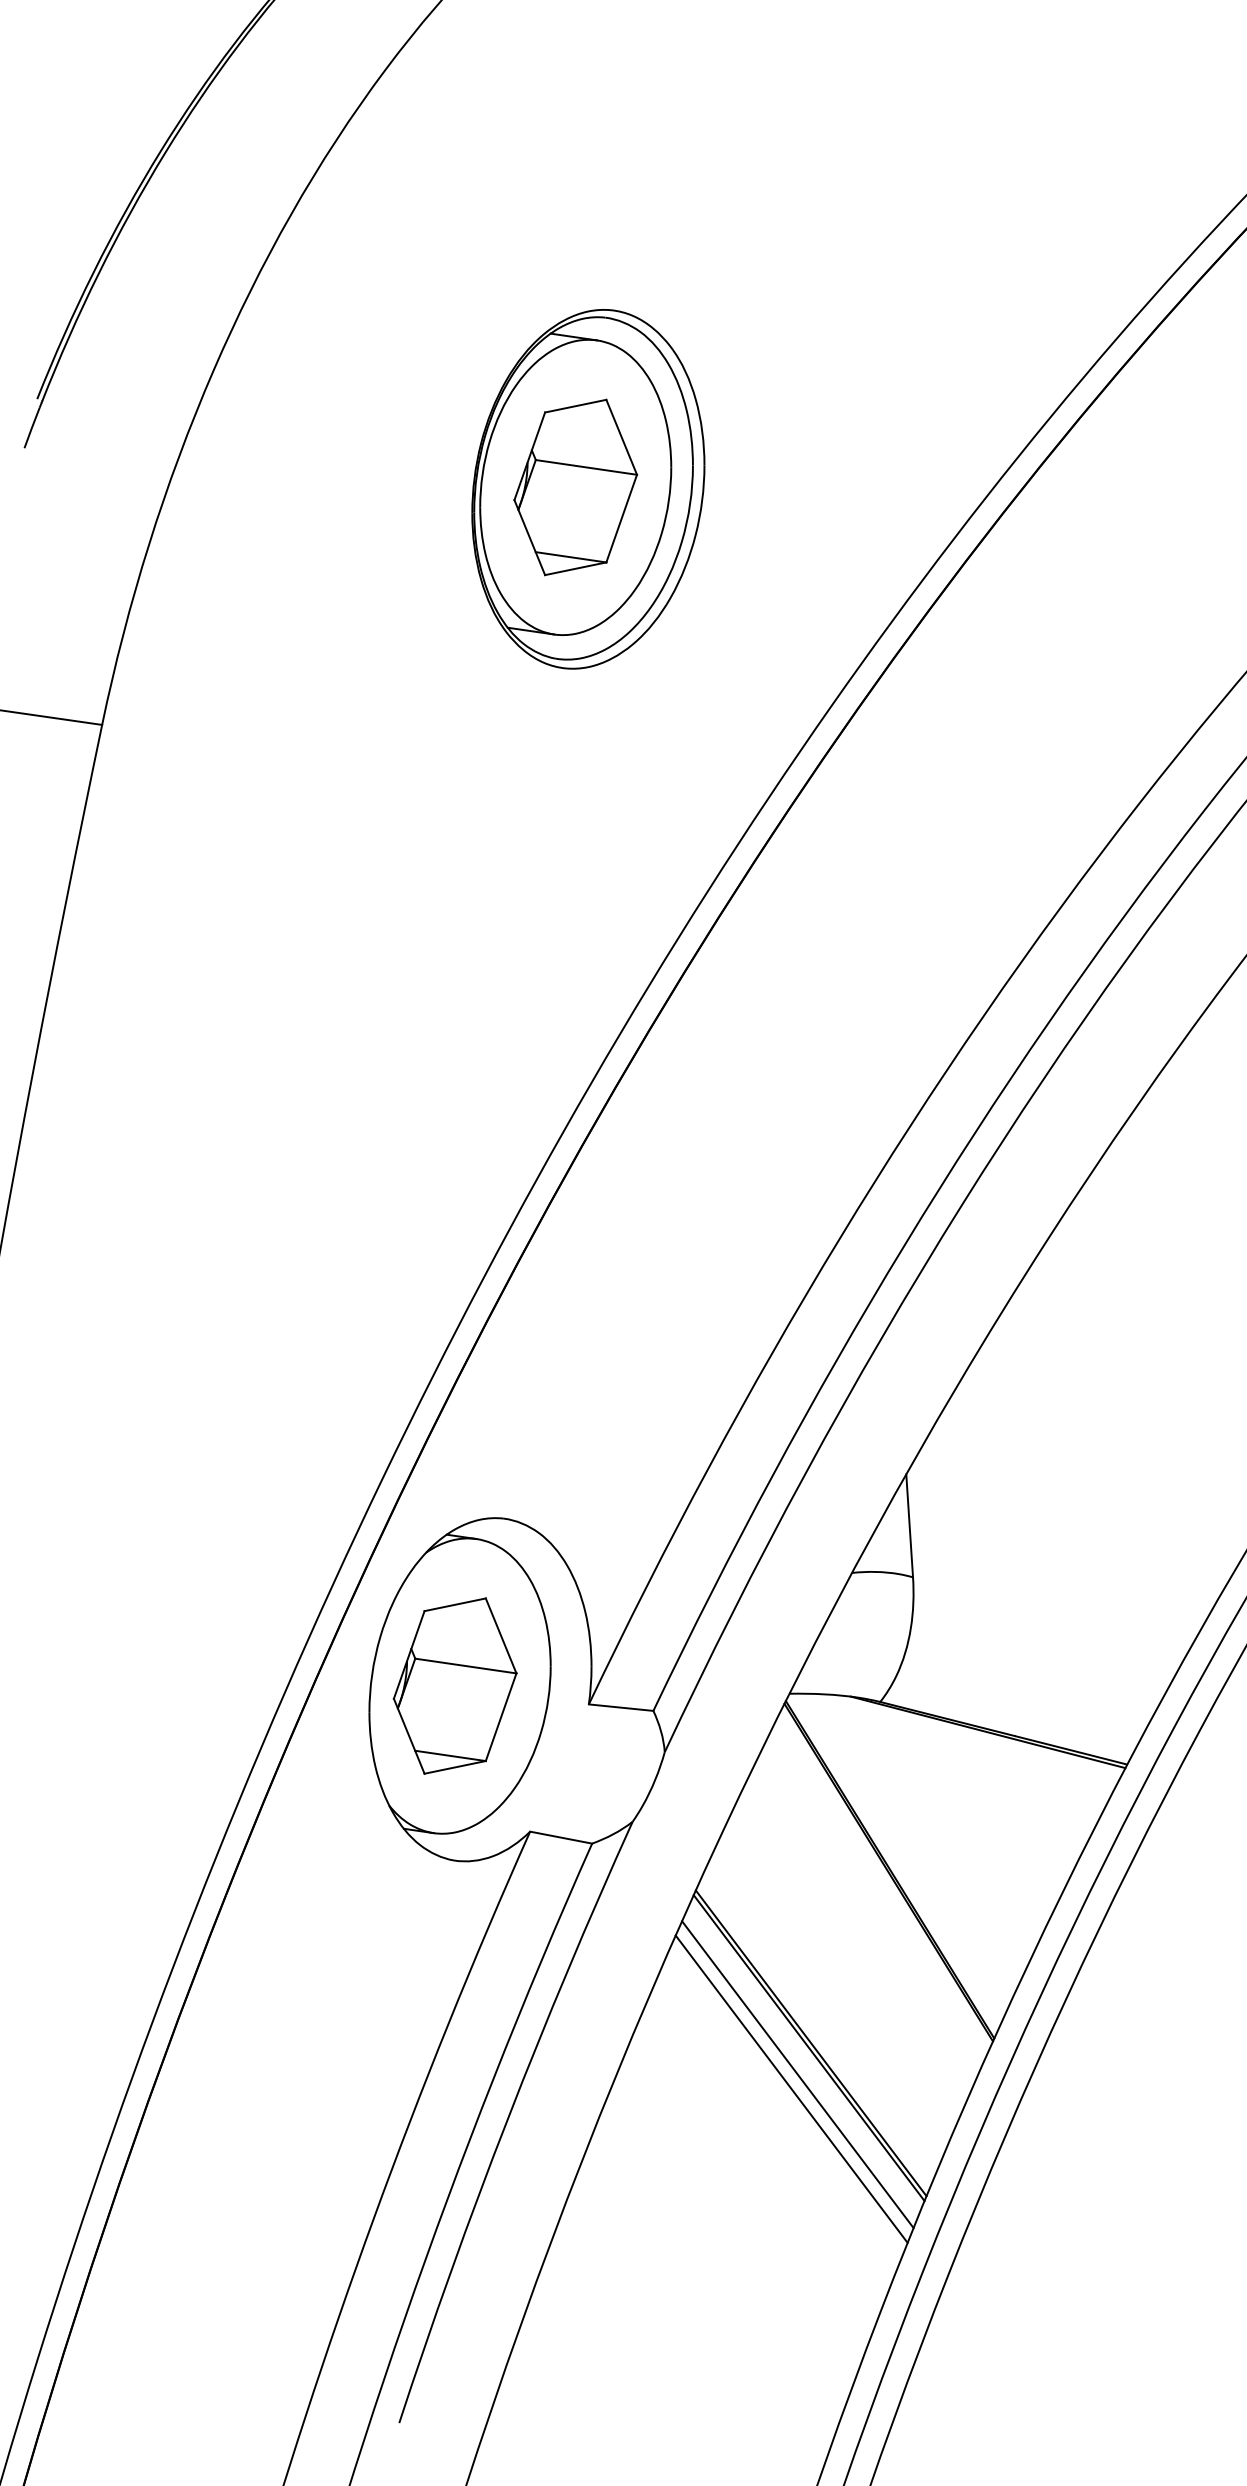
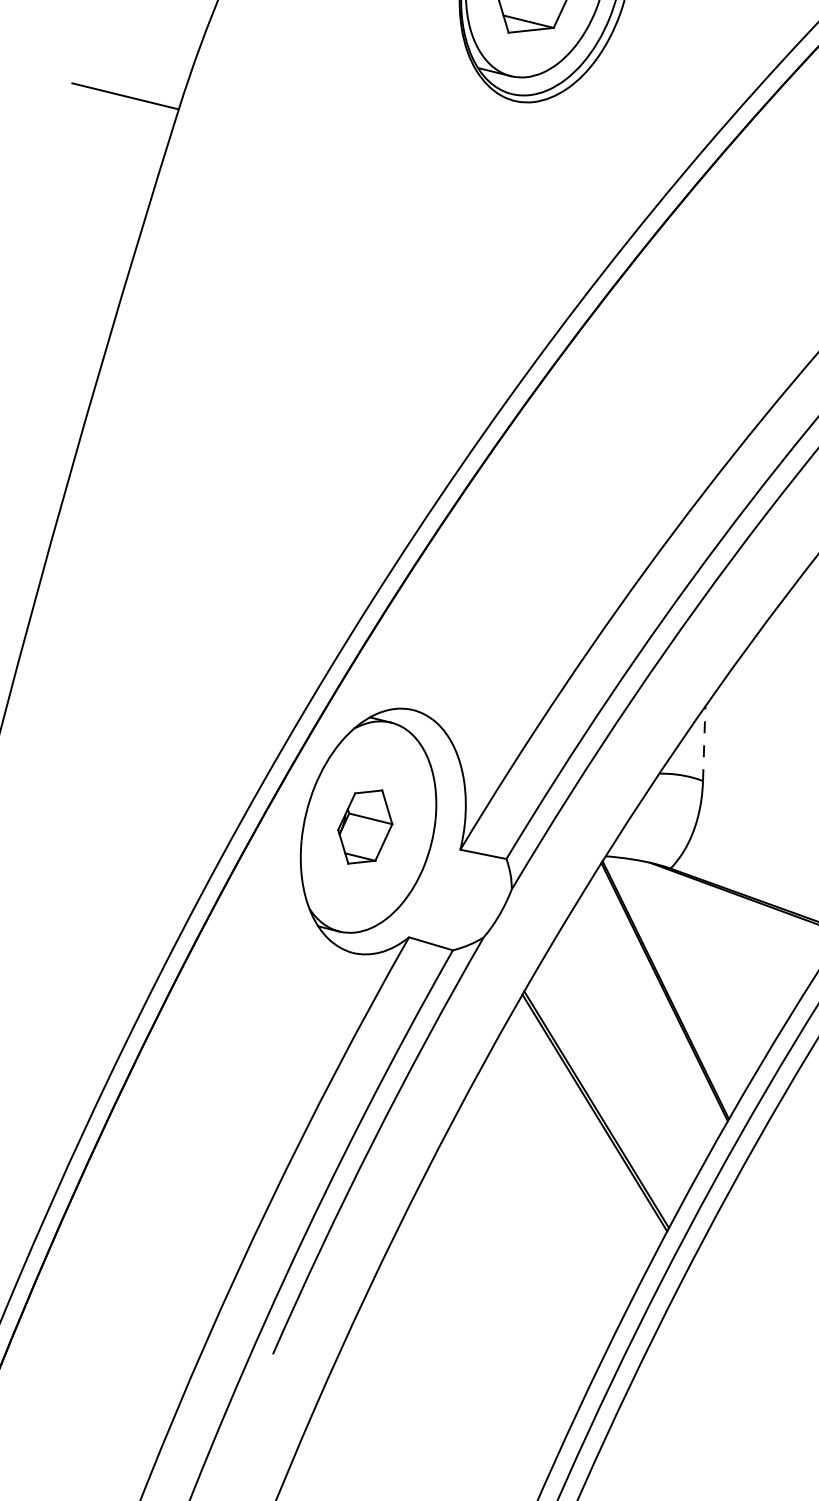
line: (909, 1525) -> (704, 743), solid -> dashed
part: (454, 1685) -> (364, 826), size x0.6
line: (797, 2074) -> (584, 1131), removed
line: (791, 2088) -> (579, 1140), removed

